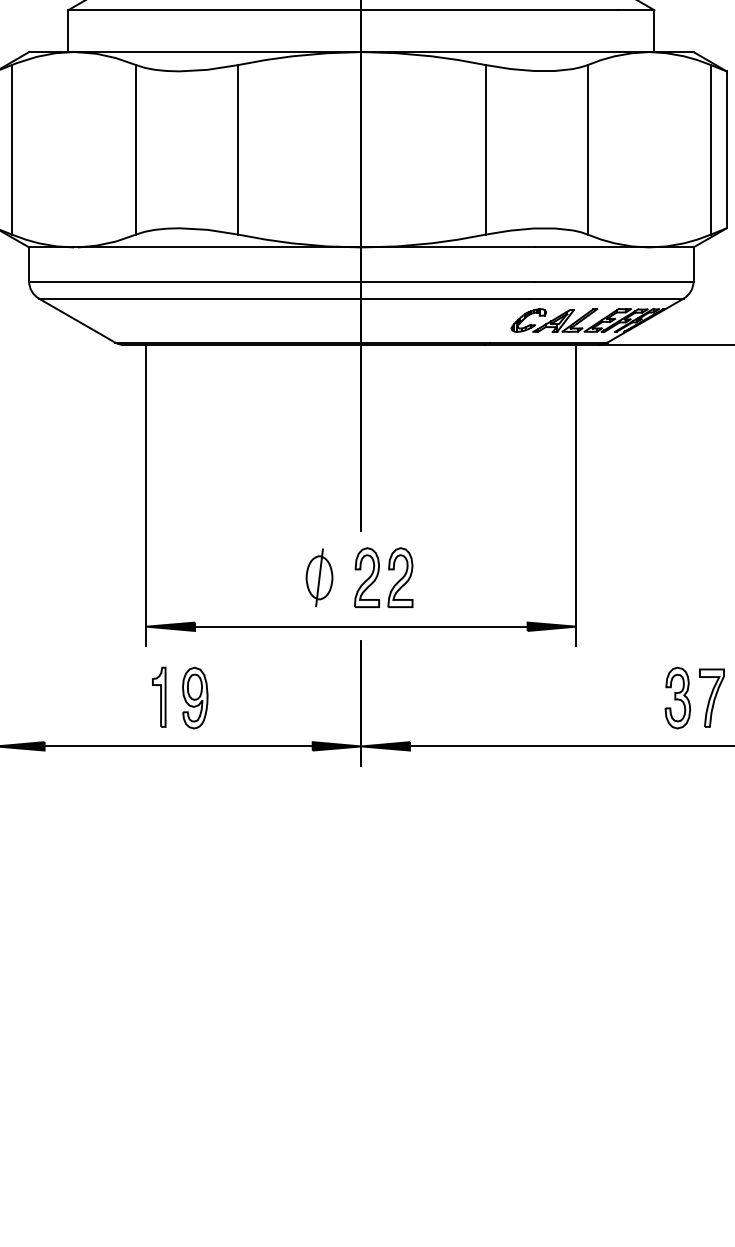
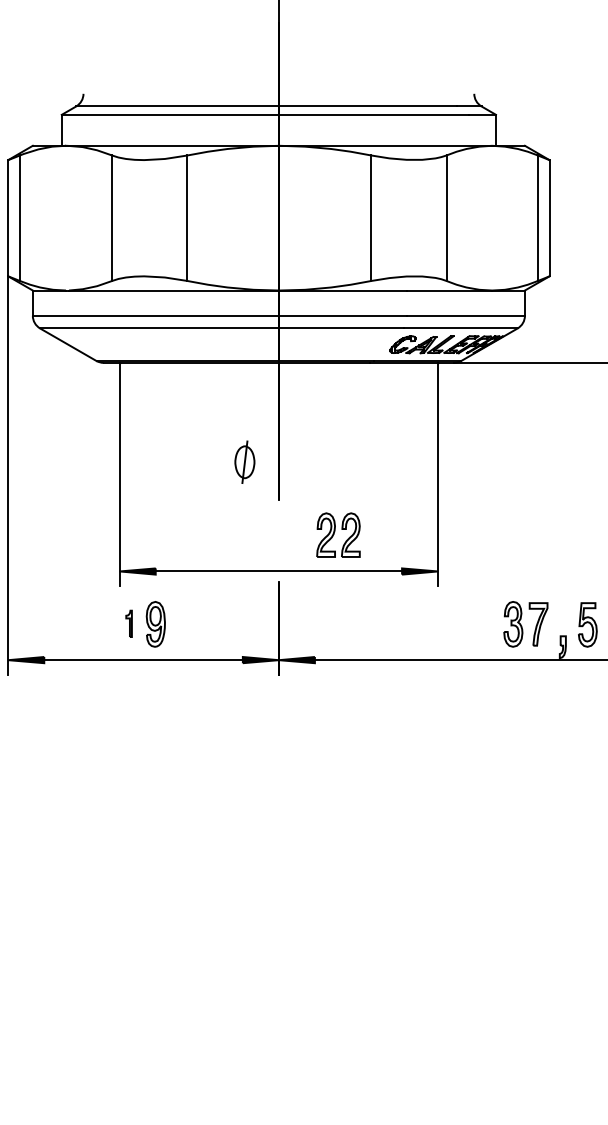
part: (318, 576) -> (244, 461), moved
part: (383, 576) -> (338, 534), moved
part: (158, 696) -> (128, 623), size x0.6

